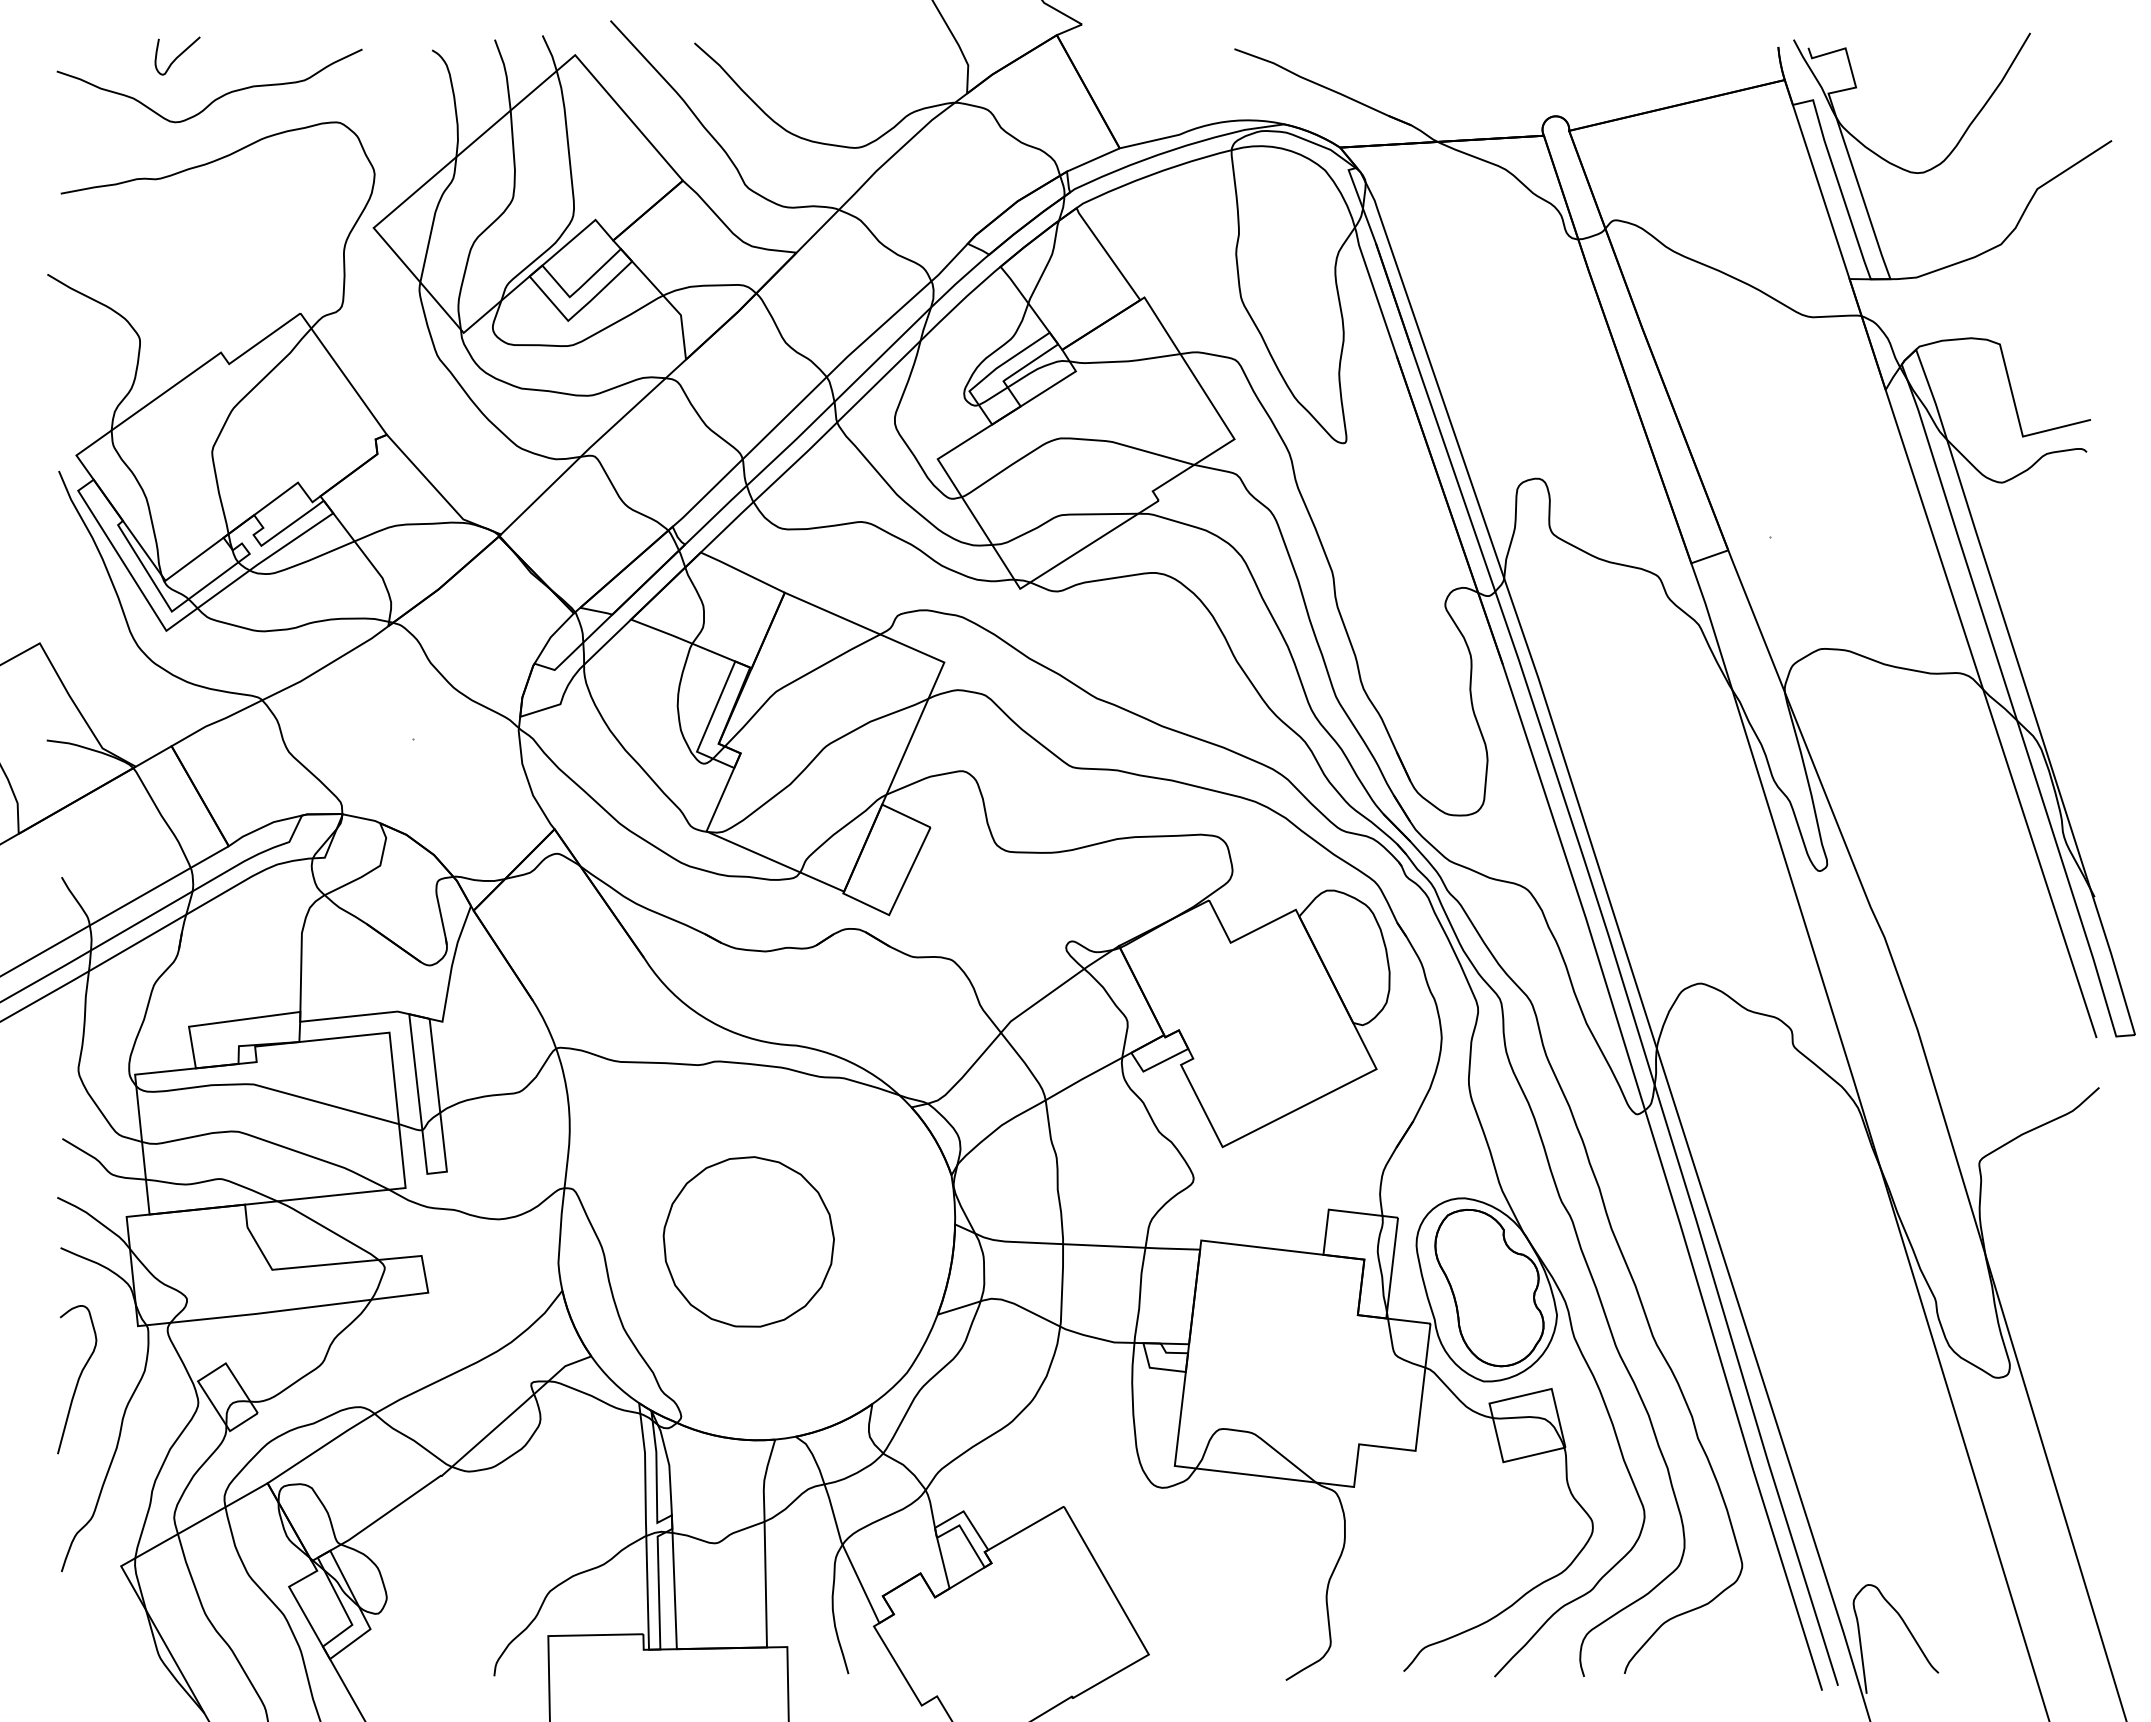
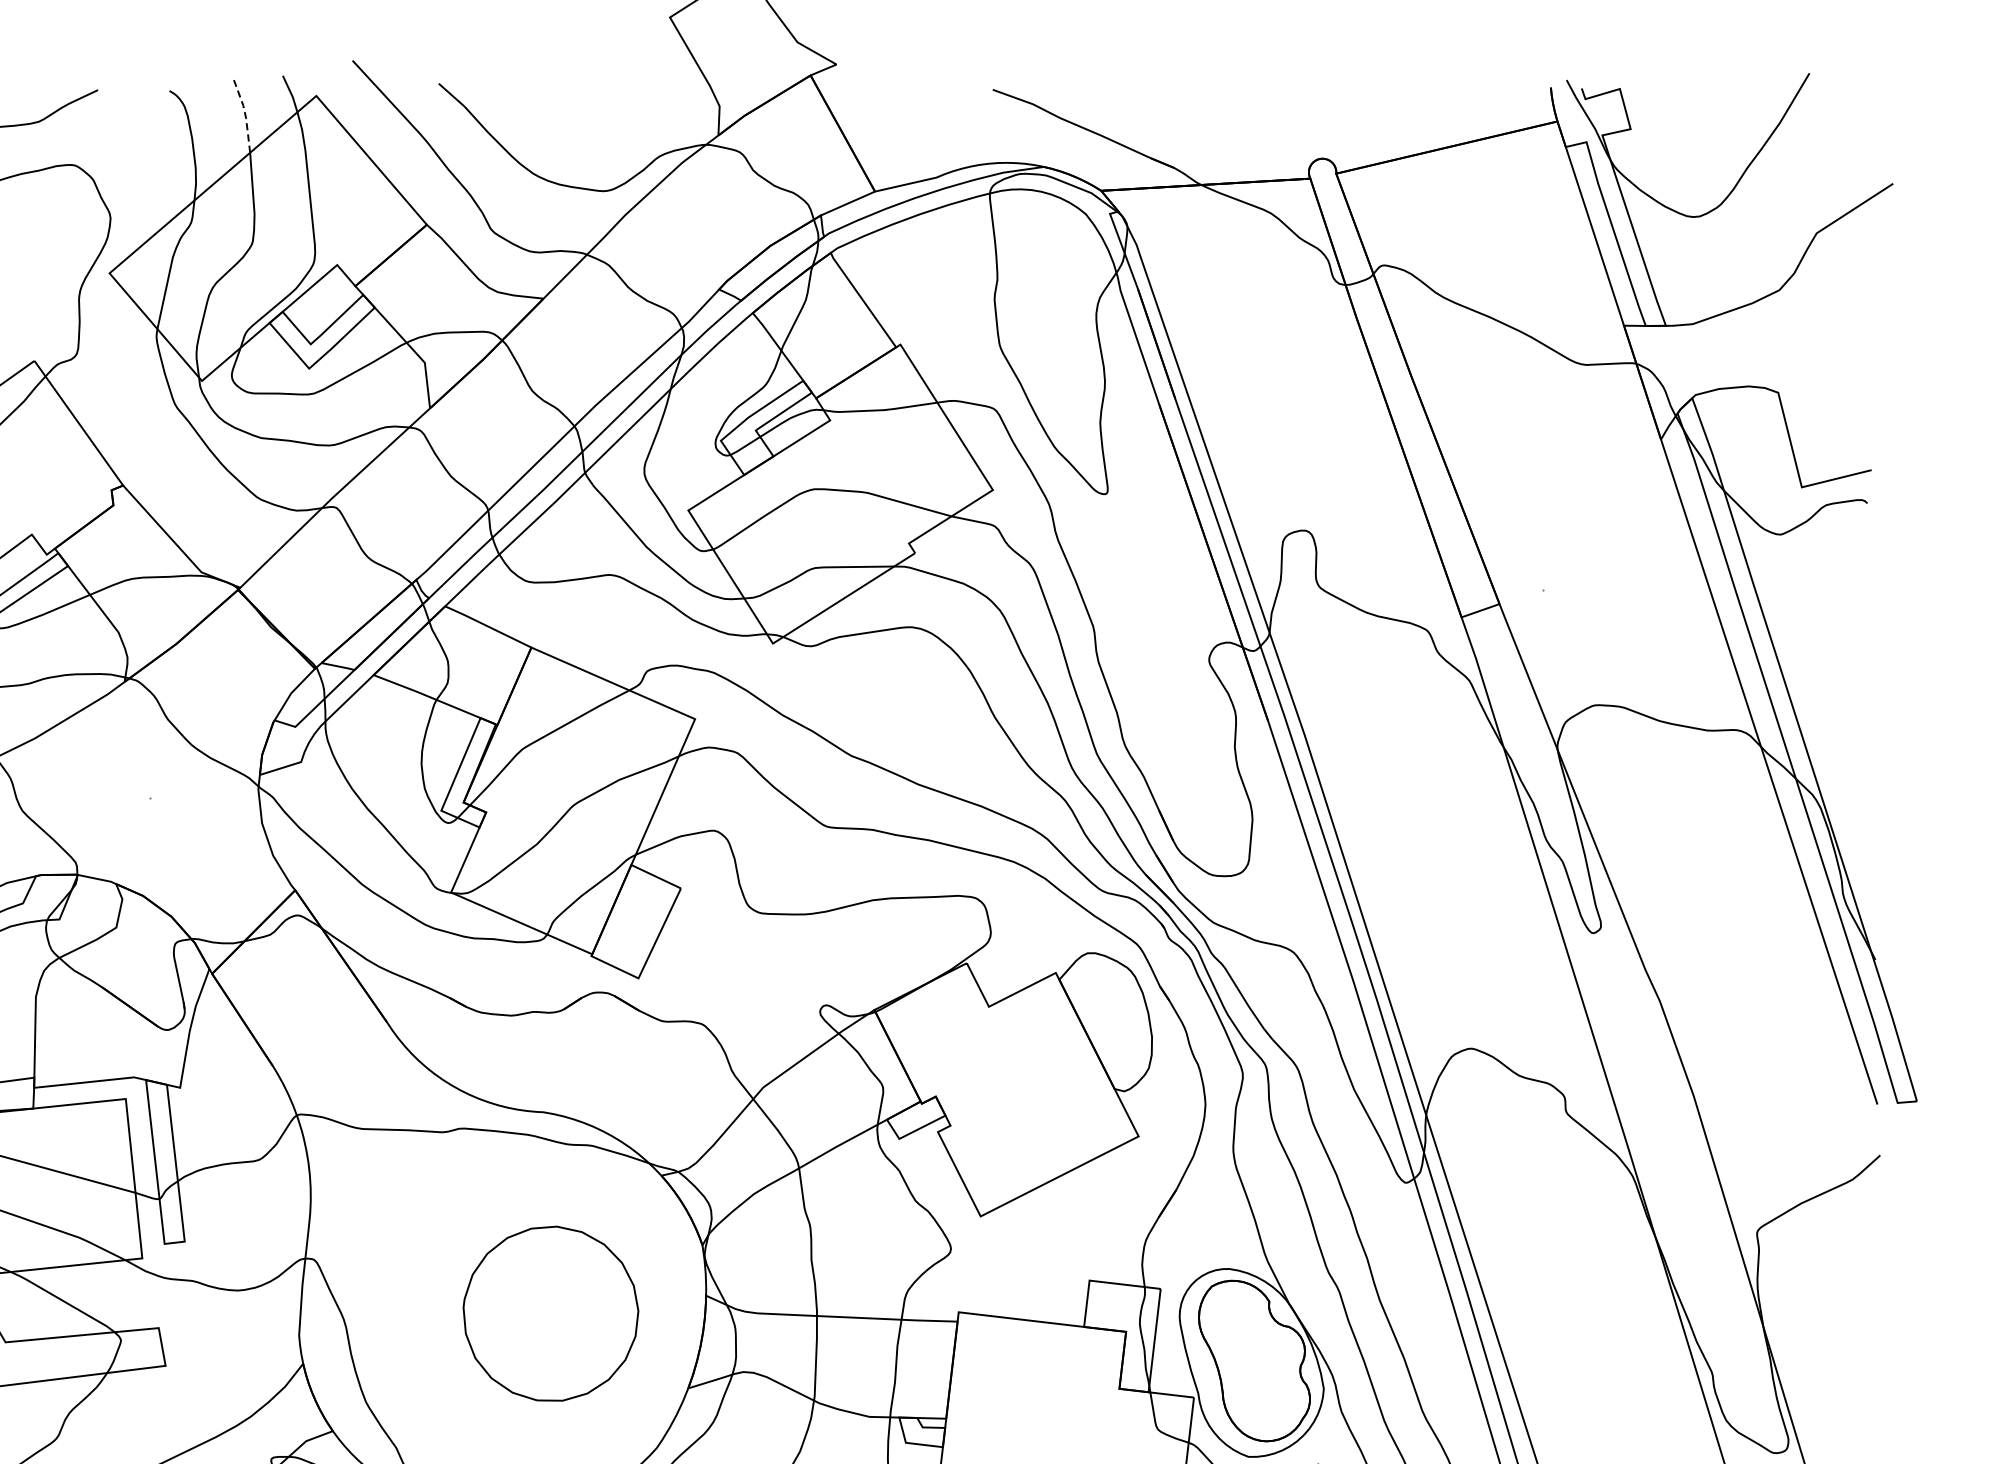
line: (506, 73) -> (245, 114), solid -> dashed
part: (748, 1241) -> (550, 1313), moved

